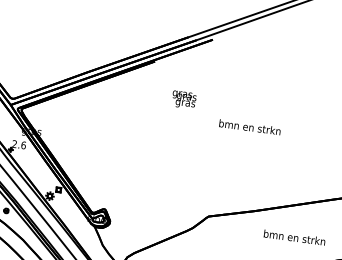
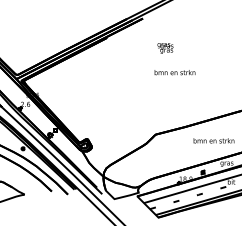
text: (184, 99) -> (165, 48), moved

